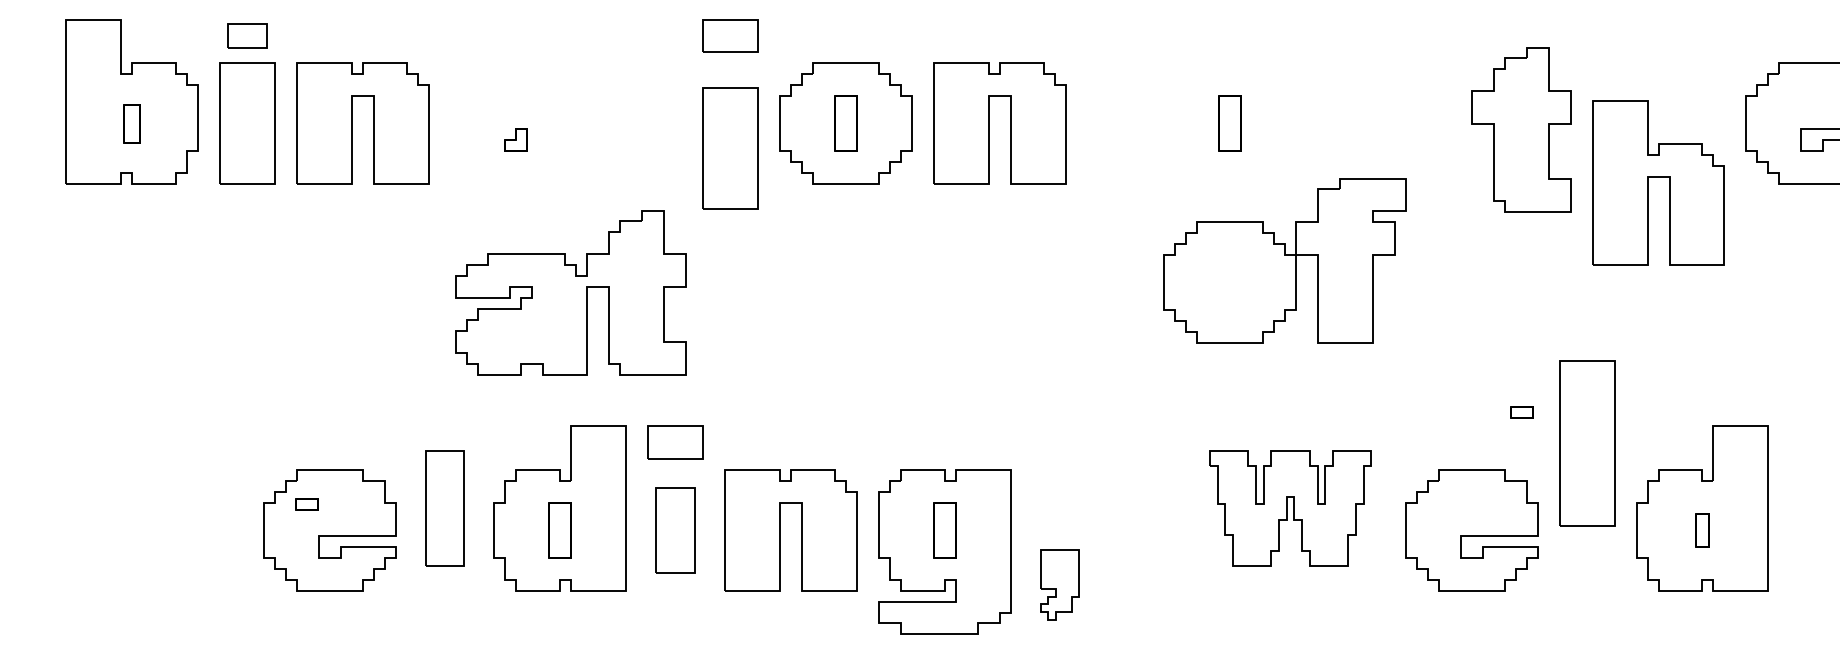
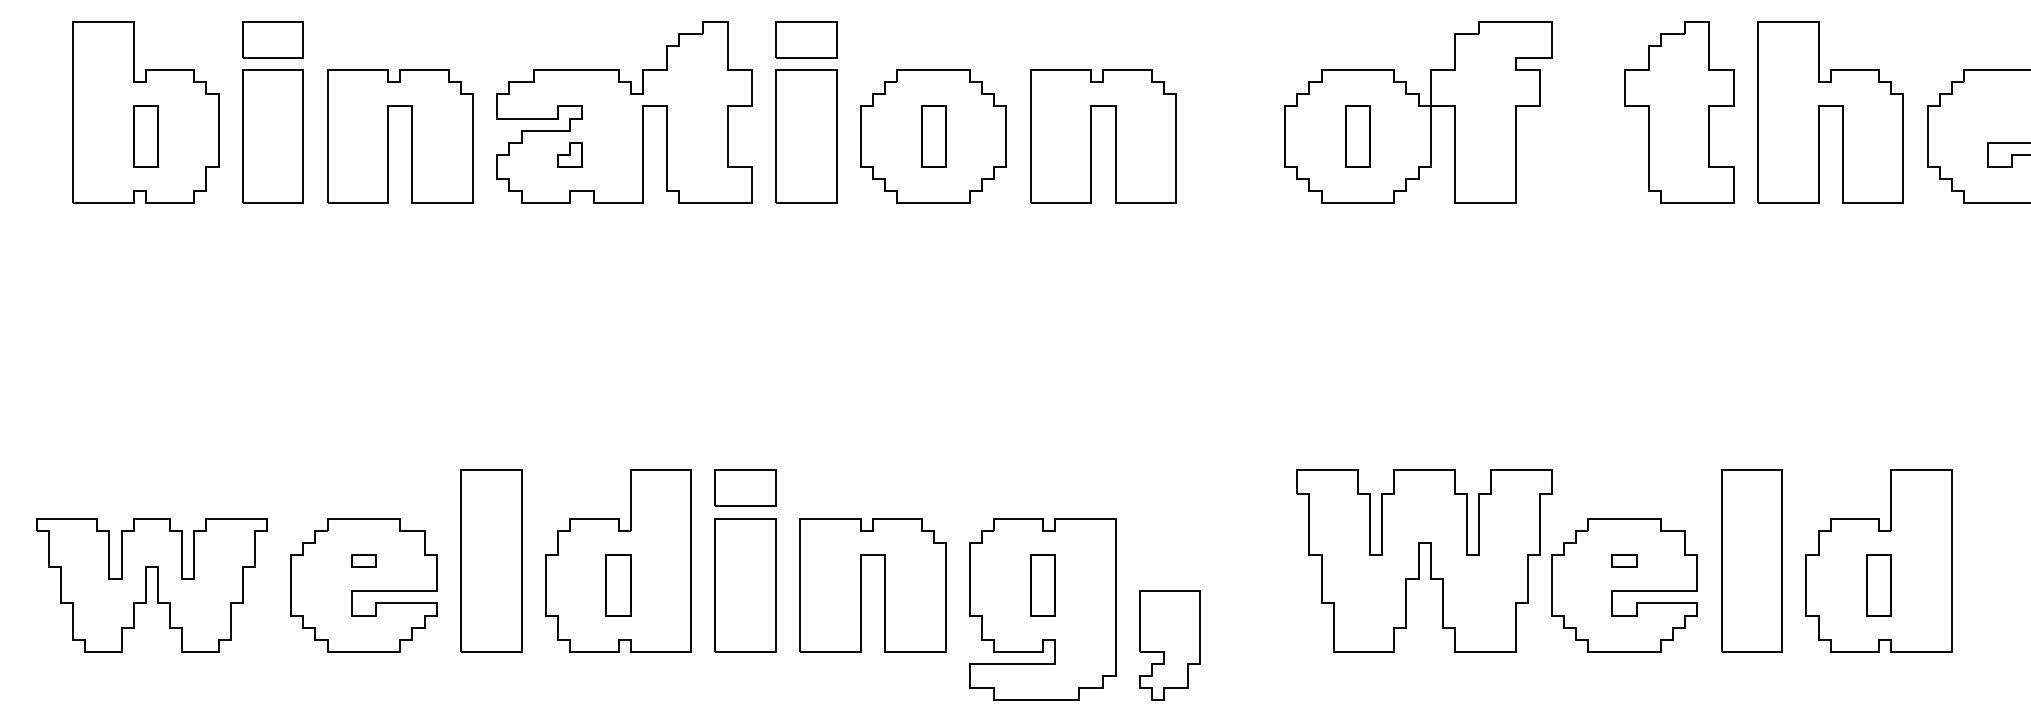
part: (247, 35) -> (273, 39), size x1.43
part: (131, 123) -> (145, 136), size x1.43
part: (1521, 129) -> (1679, 112), moved
part: (730, 148) -> (806, 136), moved
part: (1658, 182) -> (1830, 112), moved
part: (1284, 260) -> (1417, 112), moved
part: (570, 292) -> (624, 112), moved
part: (1521, 412) -> (1624, 561), moved
part: (1587, 443) -> (1752, 561), moved
part: (306, 504) -> (363, 561), moved
part: (445, 508) -> (491, 561), size x1.43
part: (1290, 508) -> (1424, 561), size x1.43
part: (137, 530) -> (151, 585), added
part: (675, 530) -> (745, 585), size x1.43
part: (1701, 530) -> (1878, 585), size x1.67
part: (1059, 584) -> (1169, 645), size x1.43

